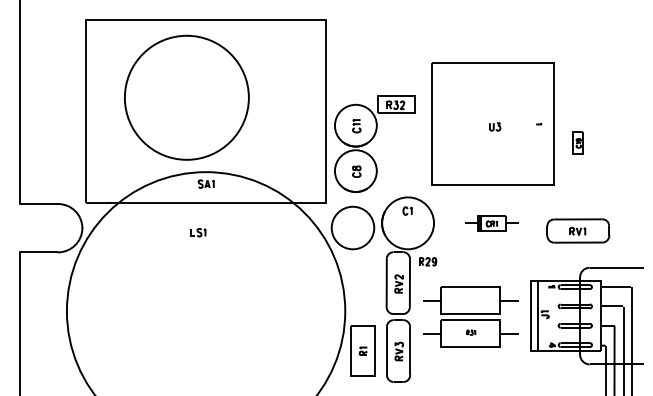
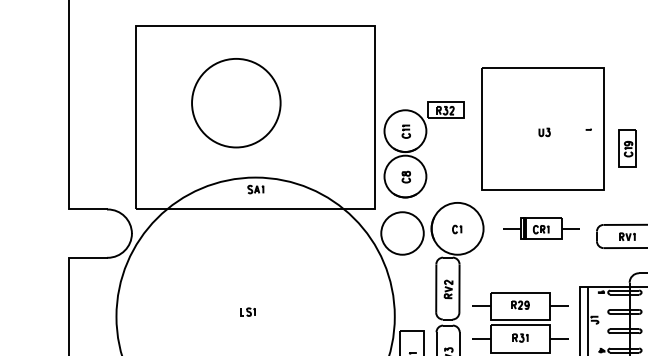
part: (186, 97) -> (236, 102), size x0.71
part: (578, 142) -> (628, 147), size x1.67
part: (407, 210) -> (457, 228), moved
part: (492, 223) -> (542, 228), size x1.43
part: (198, 232) -> (248, 311), moved
part: (428, 261) -> (521, 304), moved
part: (470, 332) -> (520, 337), size x1.67

